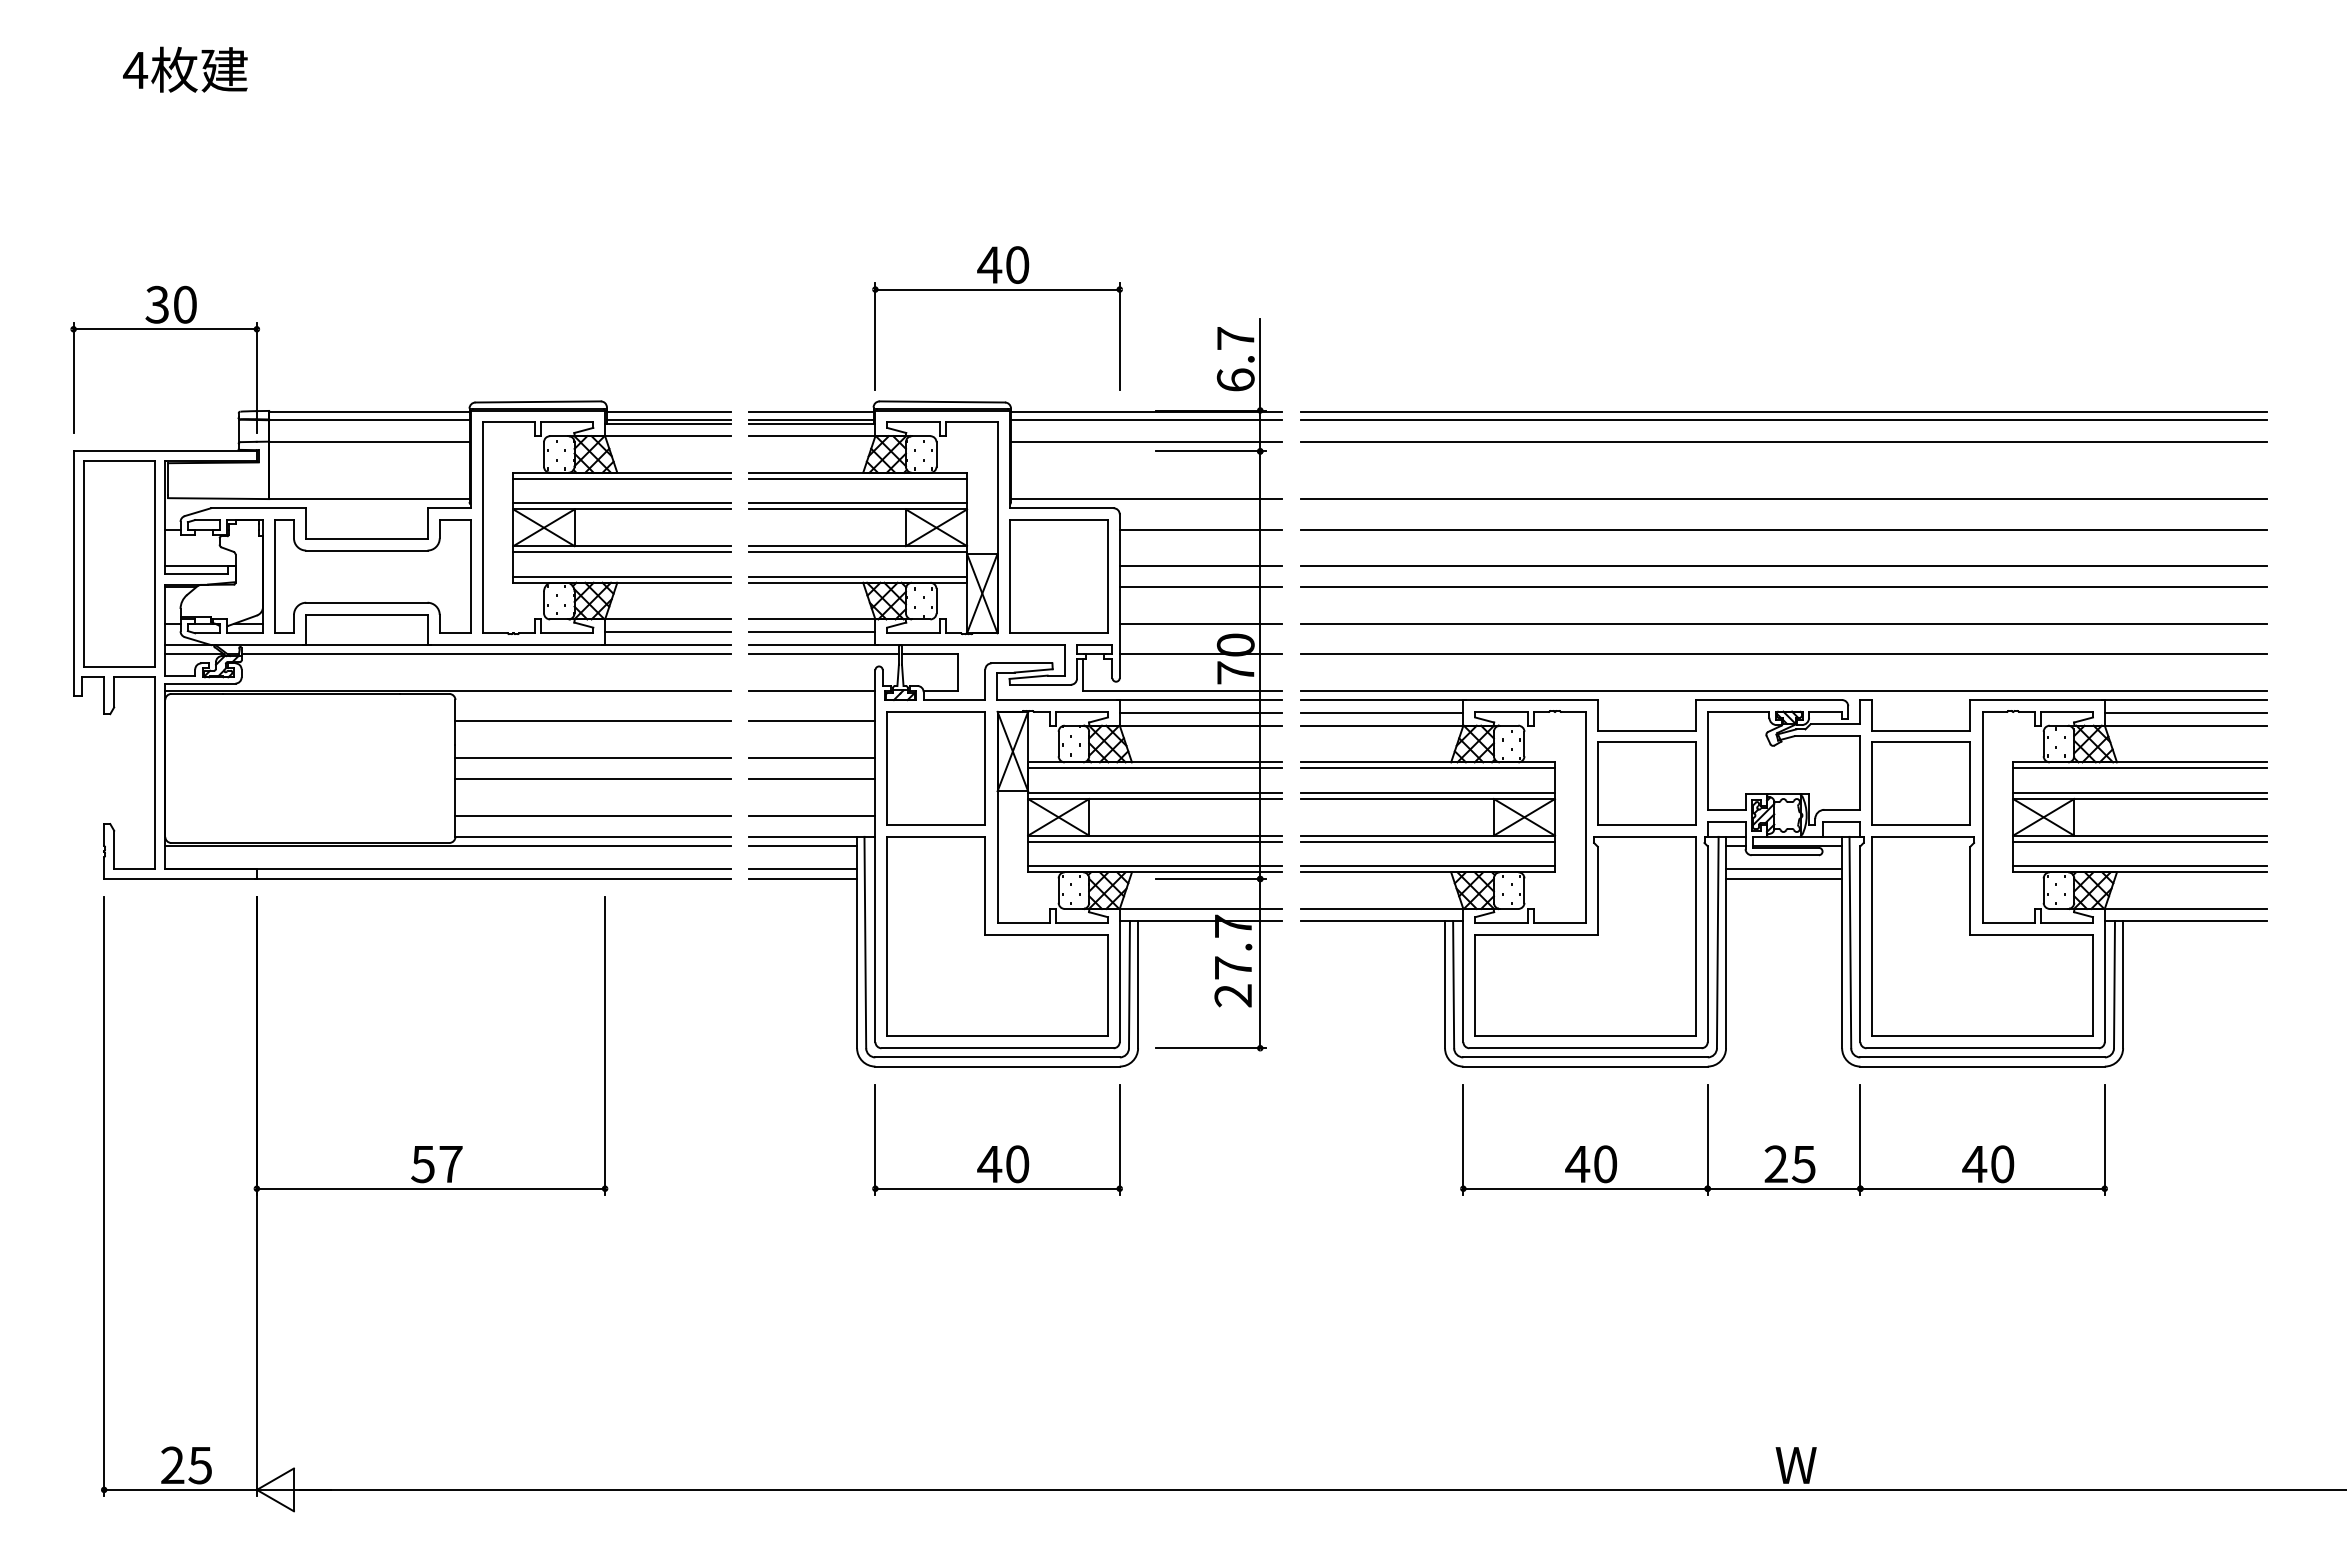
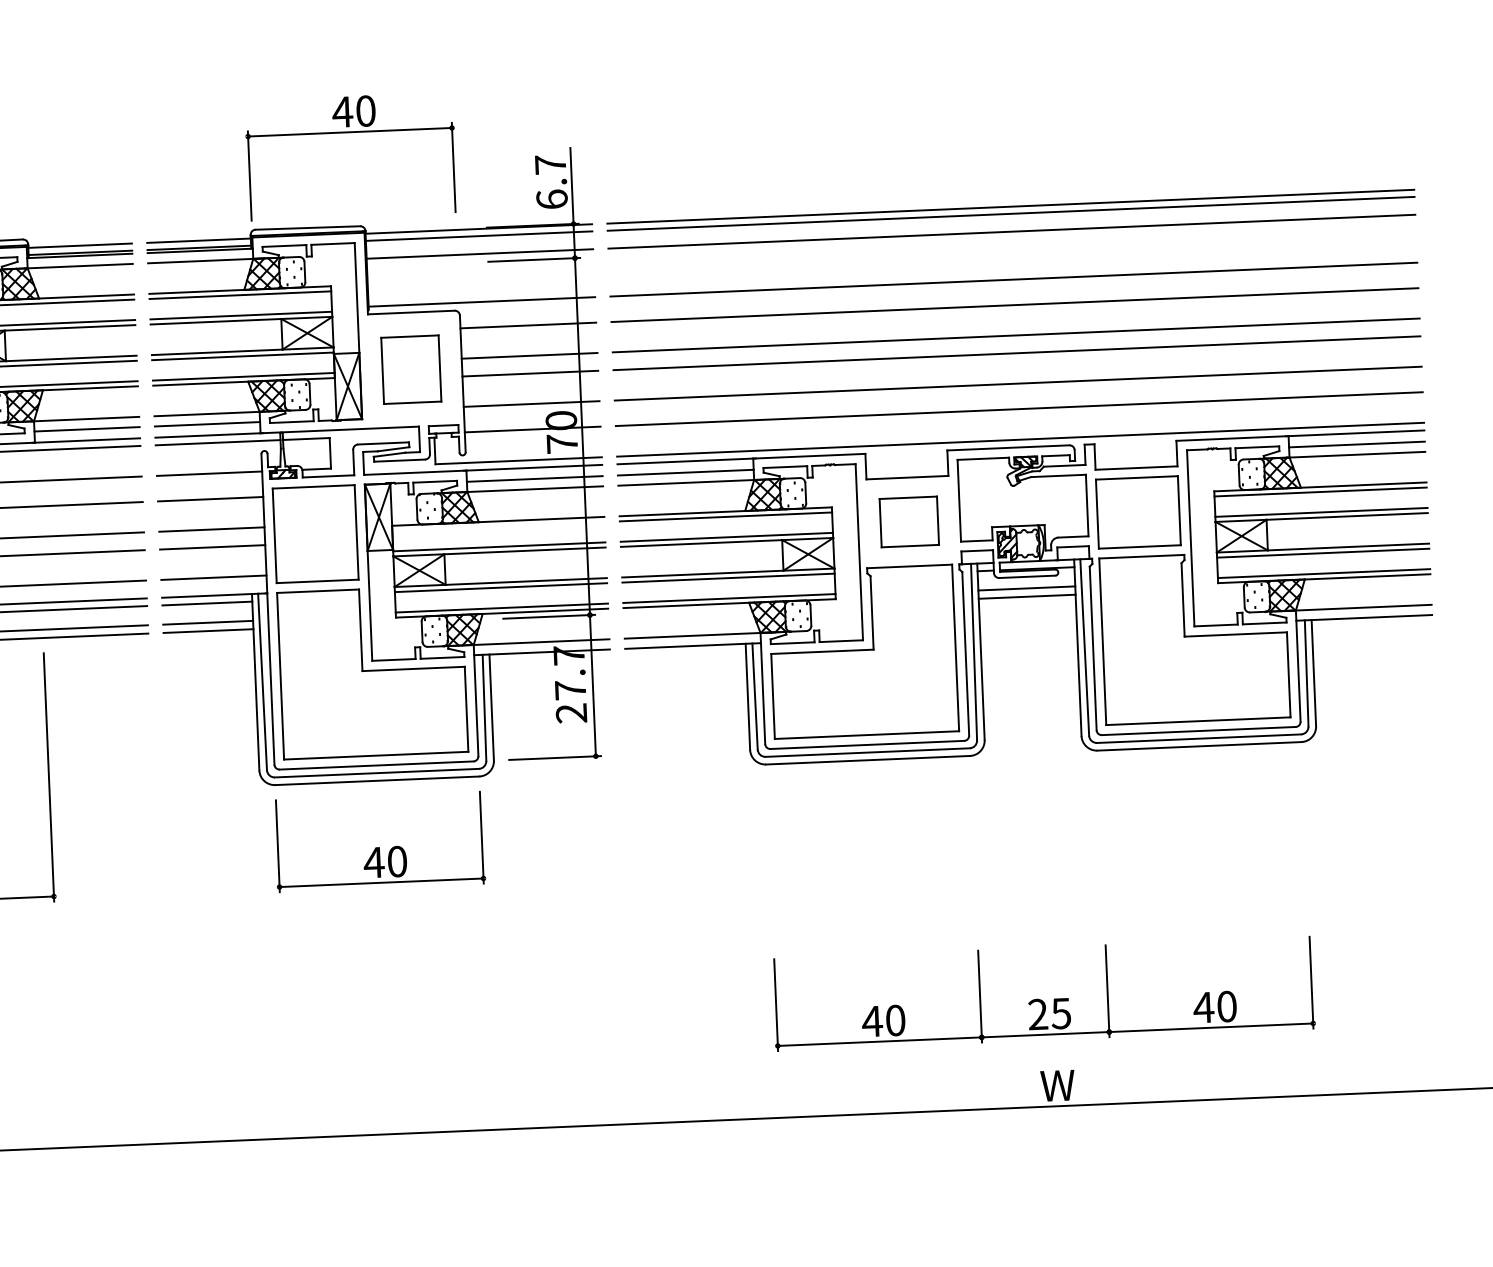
part: (1058, 576) -> (410, 369), size x0.7
line: (1155, 768) -> (498, 526), removed
part: (1646, 783) -> (909, 521), size x0.7
part: (1780, 1146) -> (1041, 999), moved

